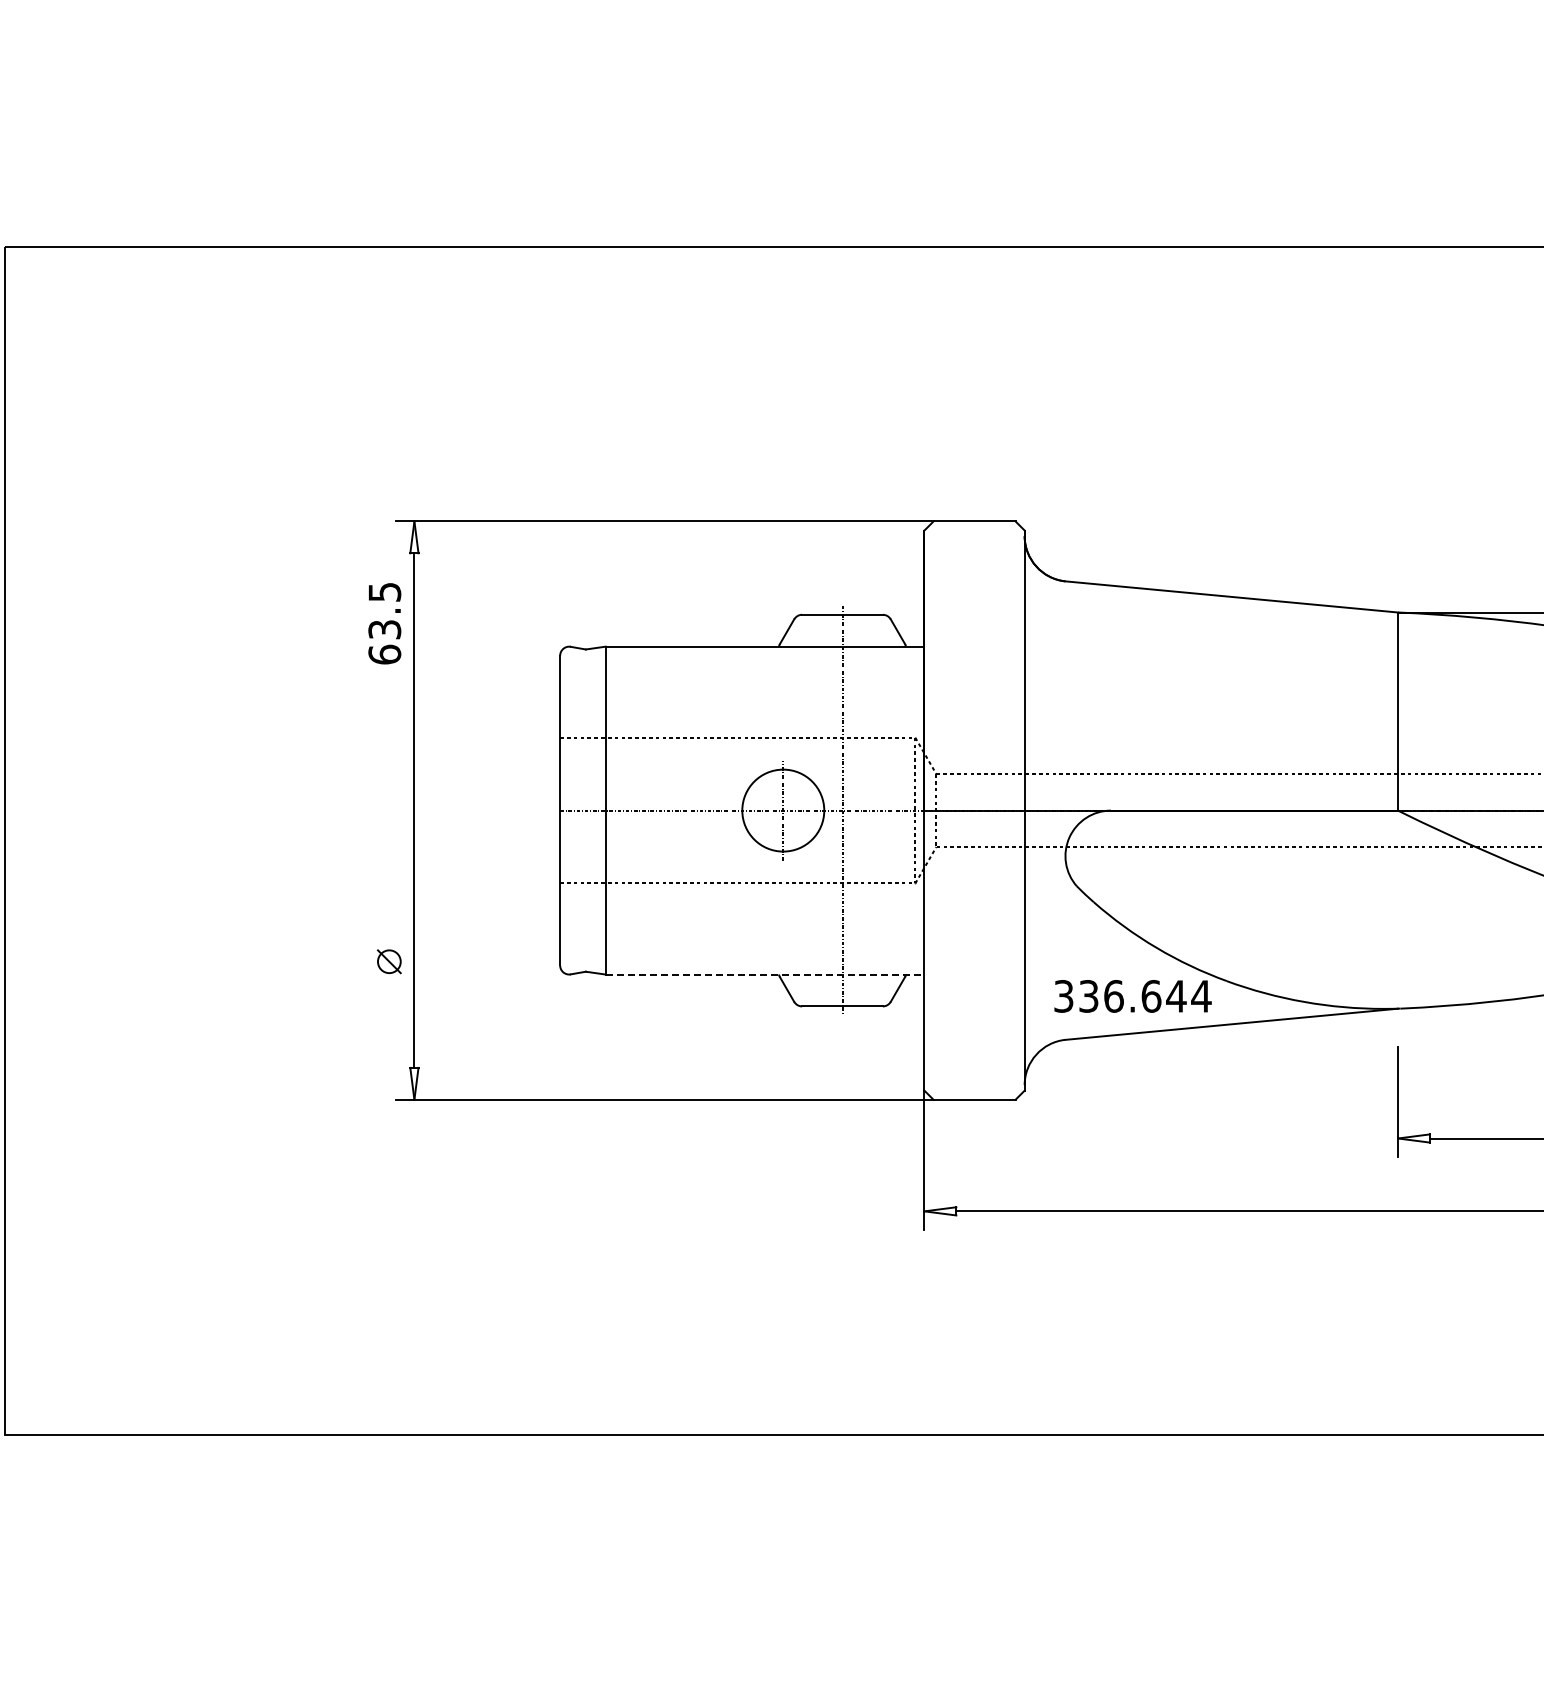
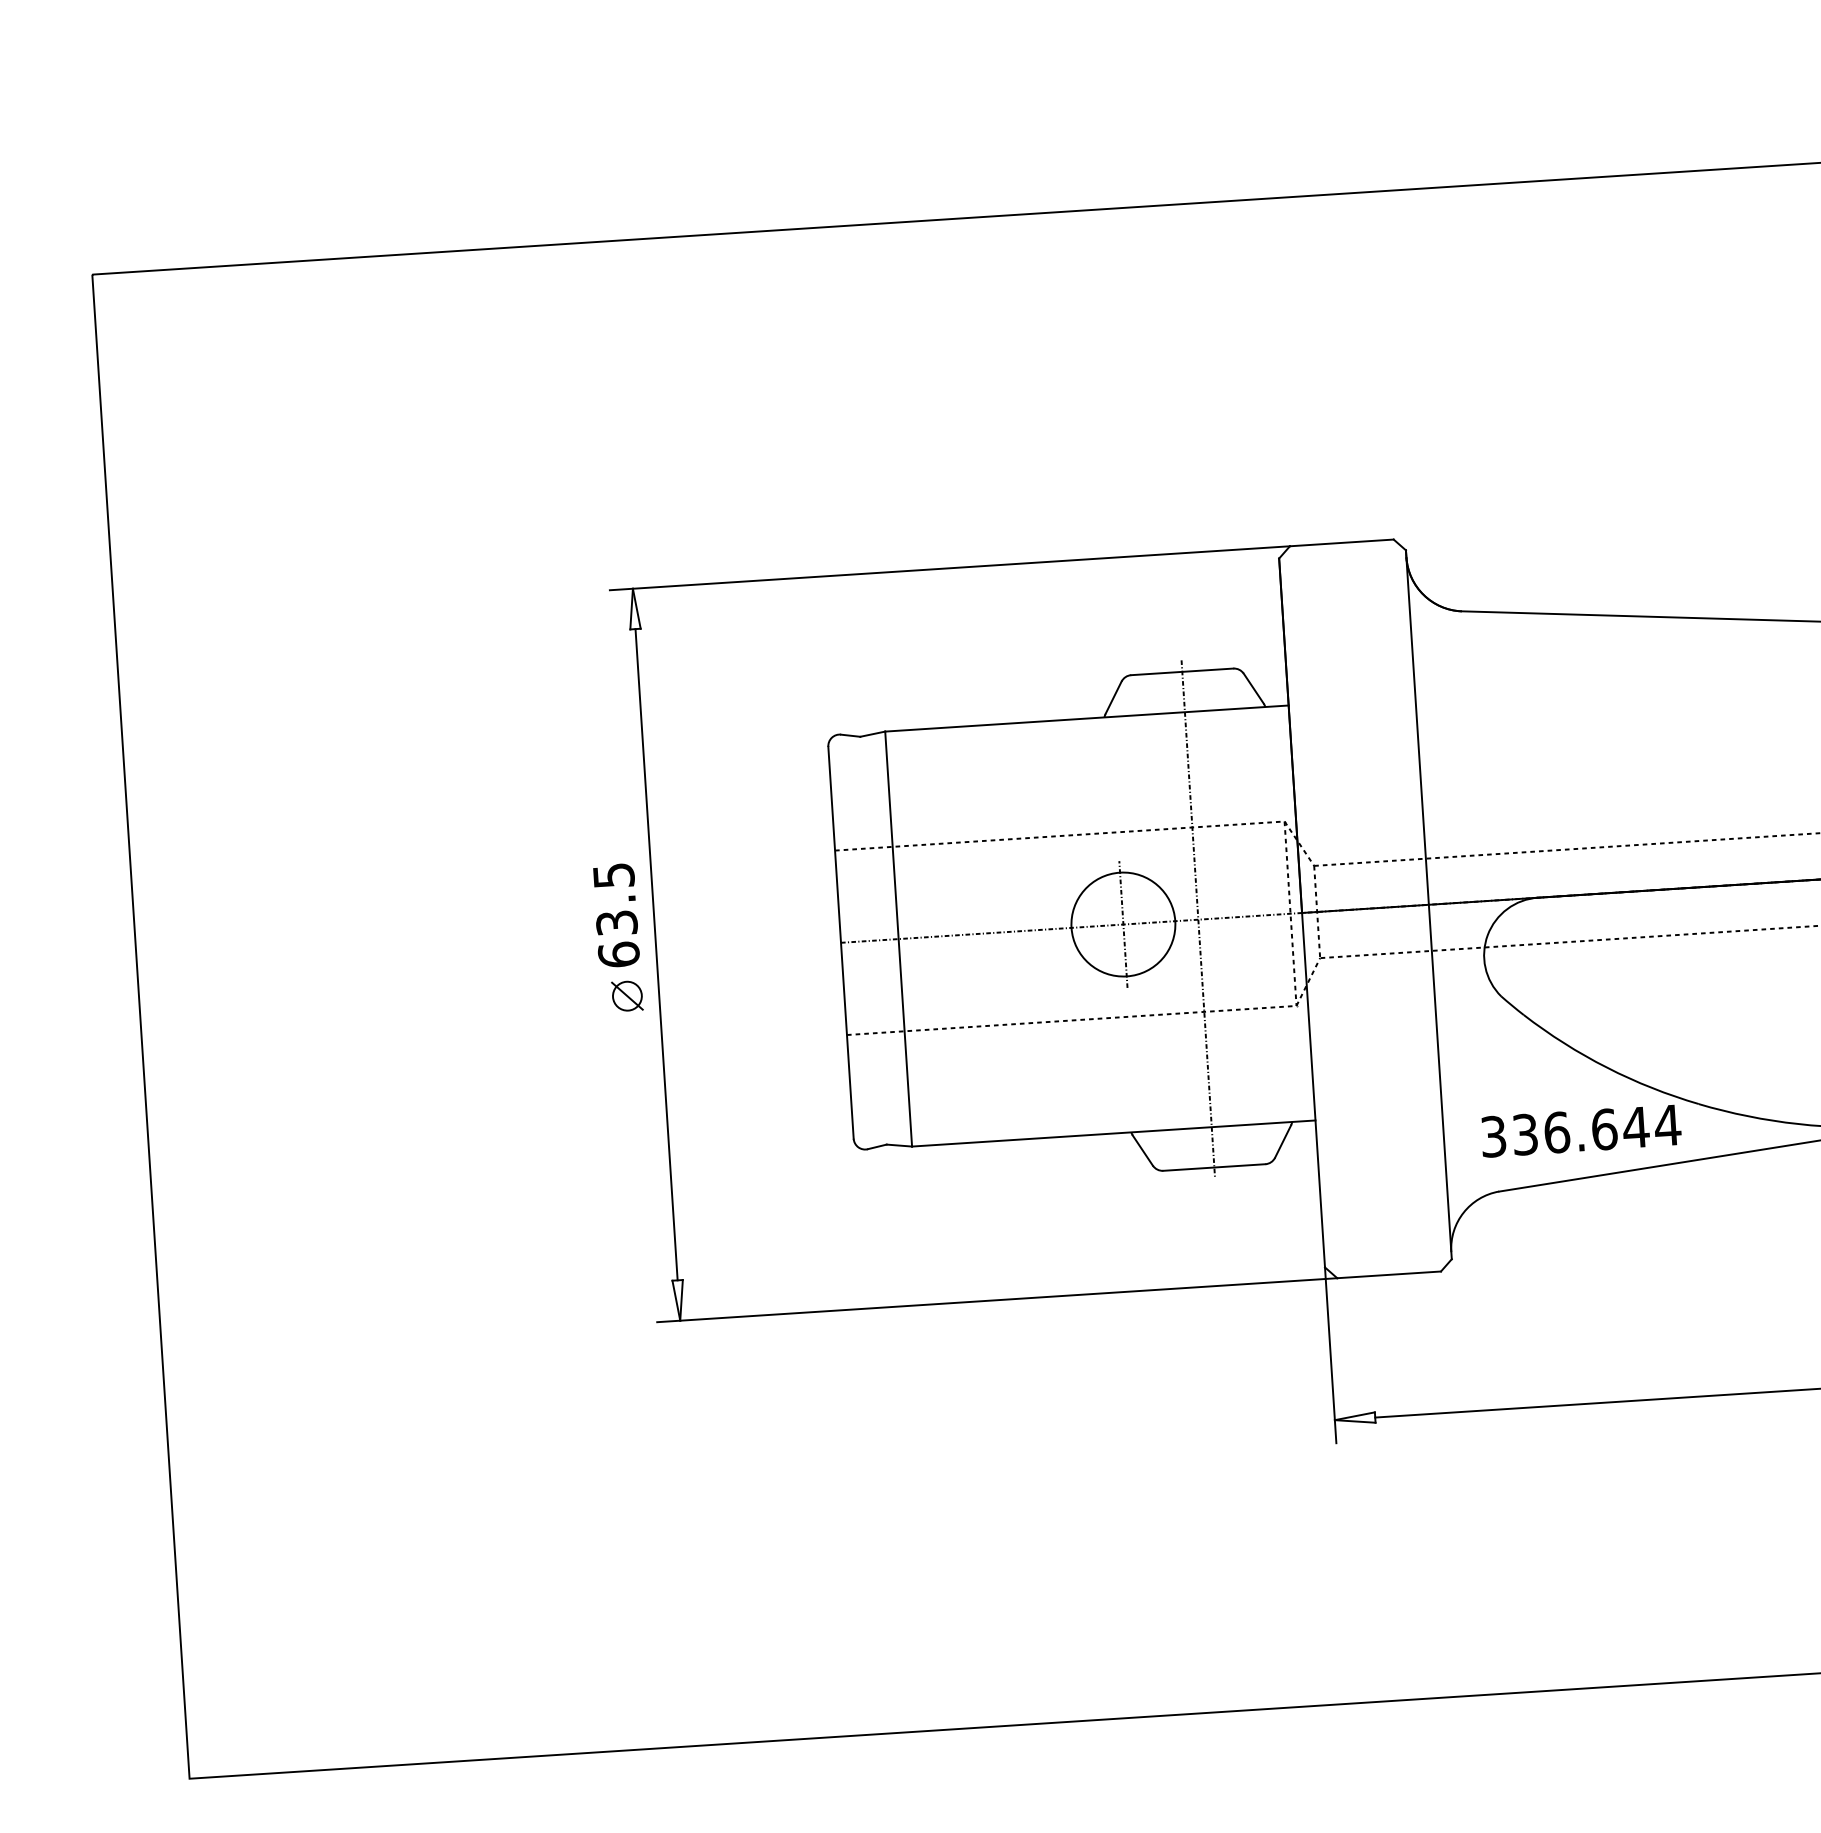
text: (384, 623) -> (616, 915), moved
part: (388, 961) -> (626, 995), moved
line: (765, 974) -> (1114, 1133), dashed -> solid

